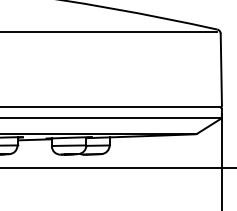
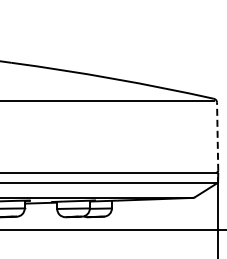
line: (221, 69) -> (217, 136), solid -> dashed

